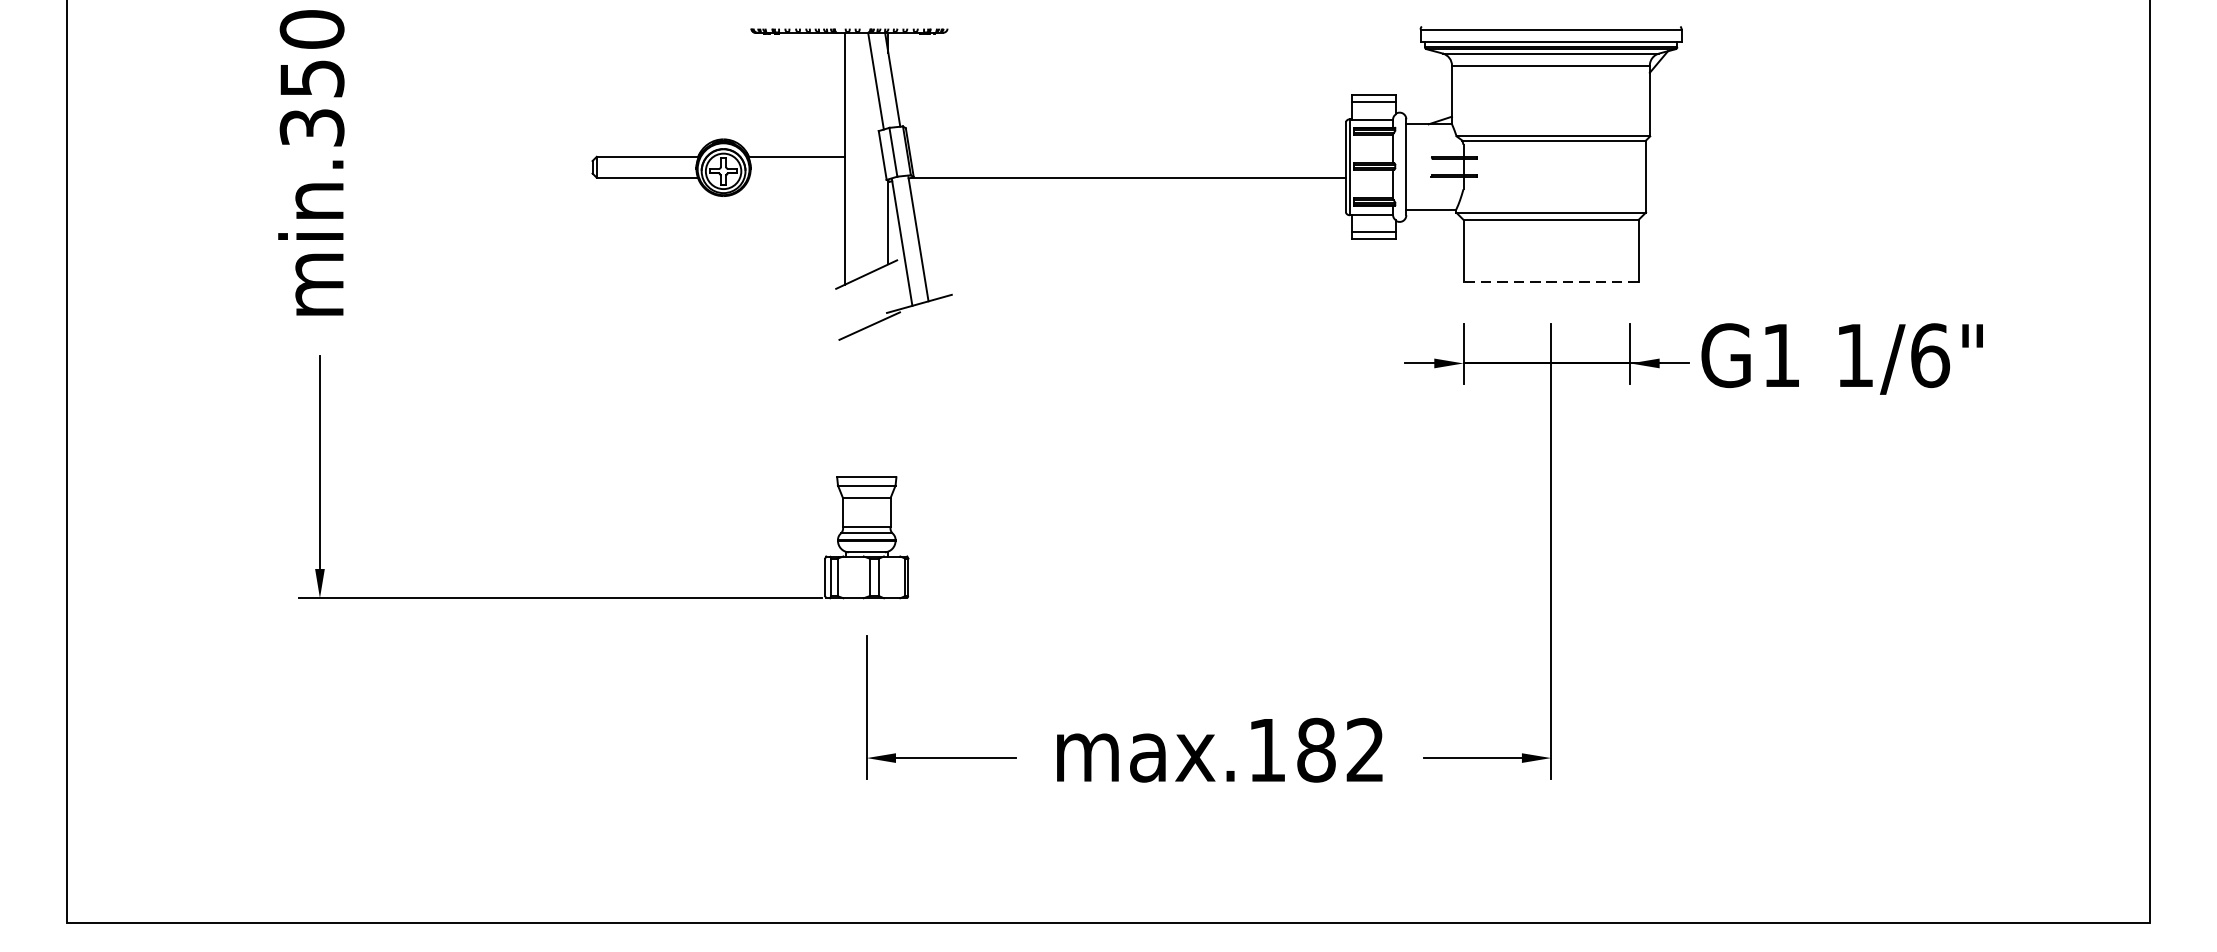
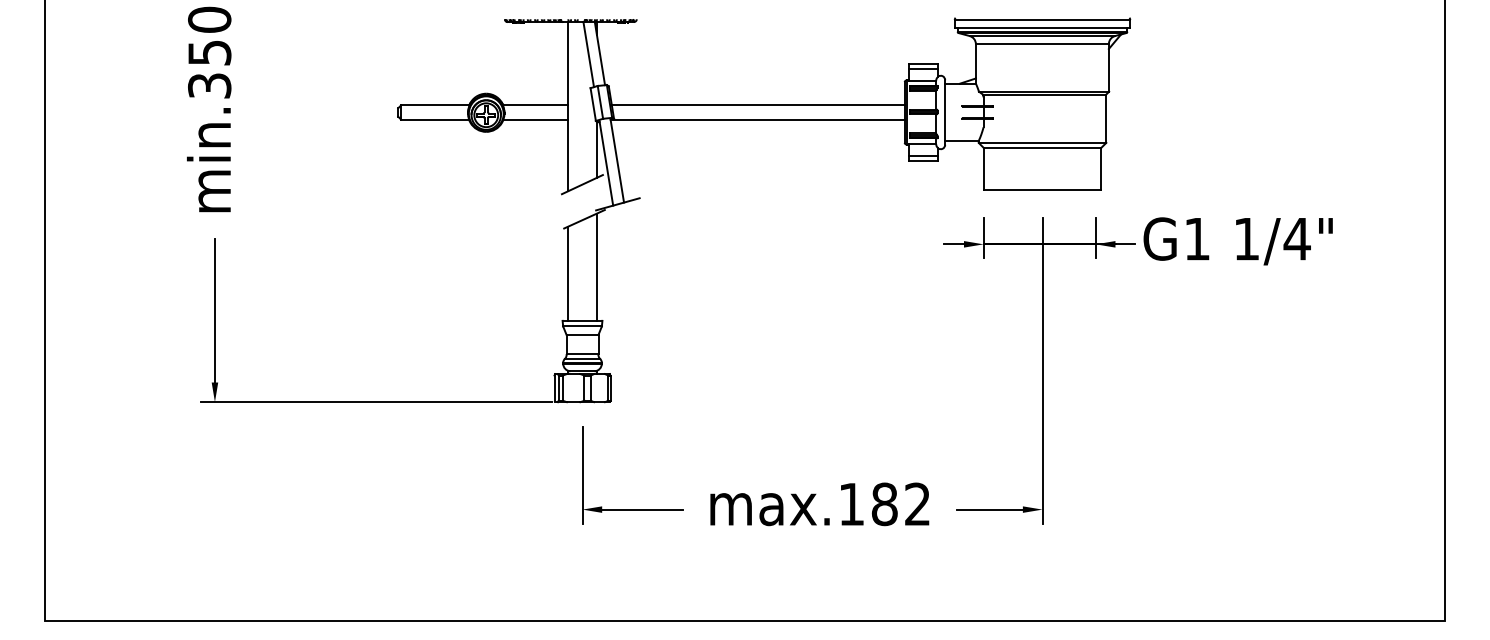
line: (1127, 156) -> (757, 105), added
line: (796, 177) -> (535, 119), added
line: (1551, 281) -> (1042, 189), dashed -> solid
text: (1928, 354) -> (1296, 238), 1/6" -> 1/4"
line: (887, 396) -> (596, 266), added
line: (845, 406) -> (568, 273), added

